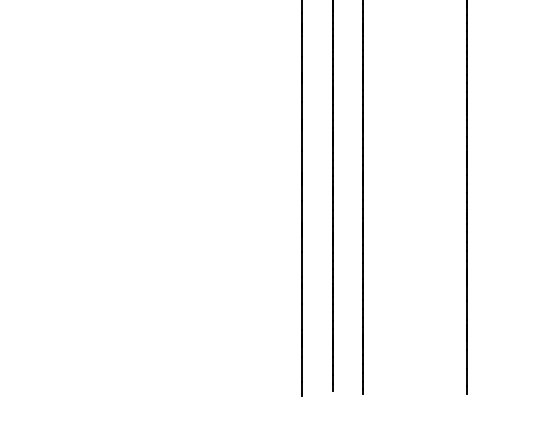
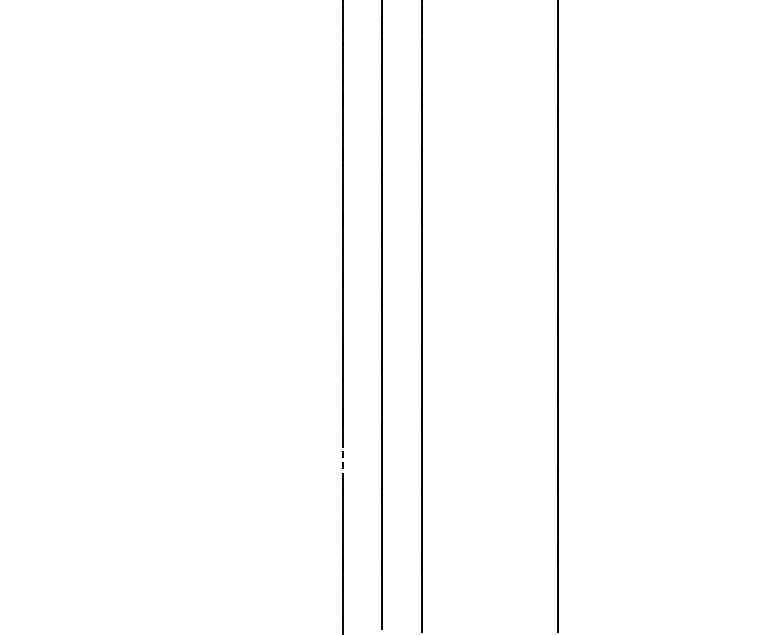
line: (301, 263) -> (342, 462), solid -> dashed

